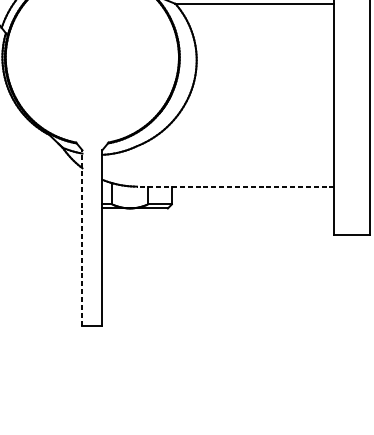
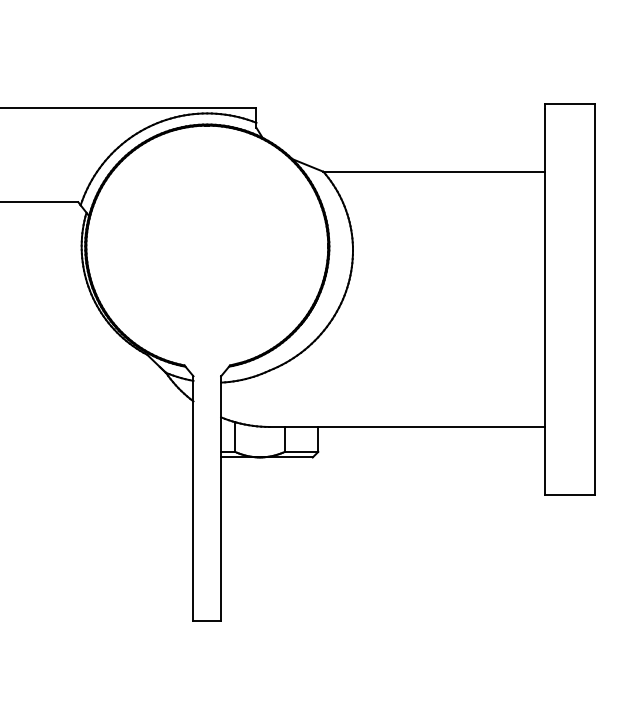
line: (235, 186) -> (407, 426), dashed -> solid
line: (82, 237) -> (193, 498), dashed -> solid

